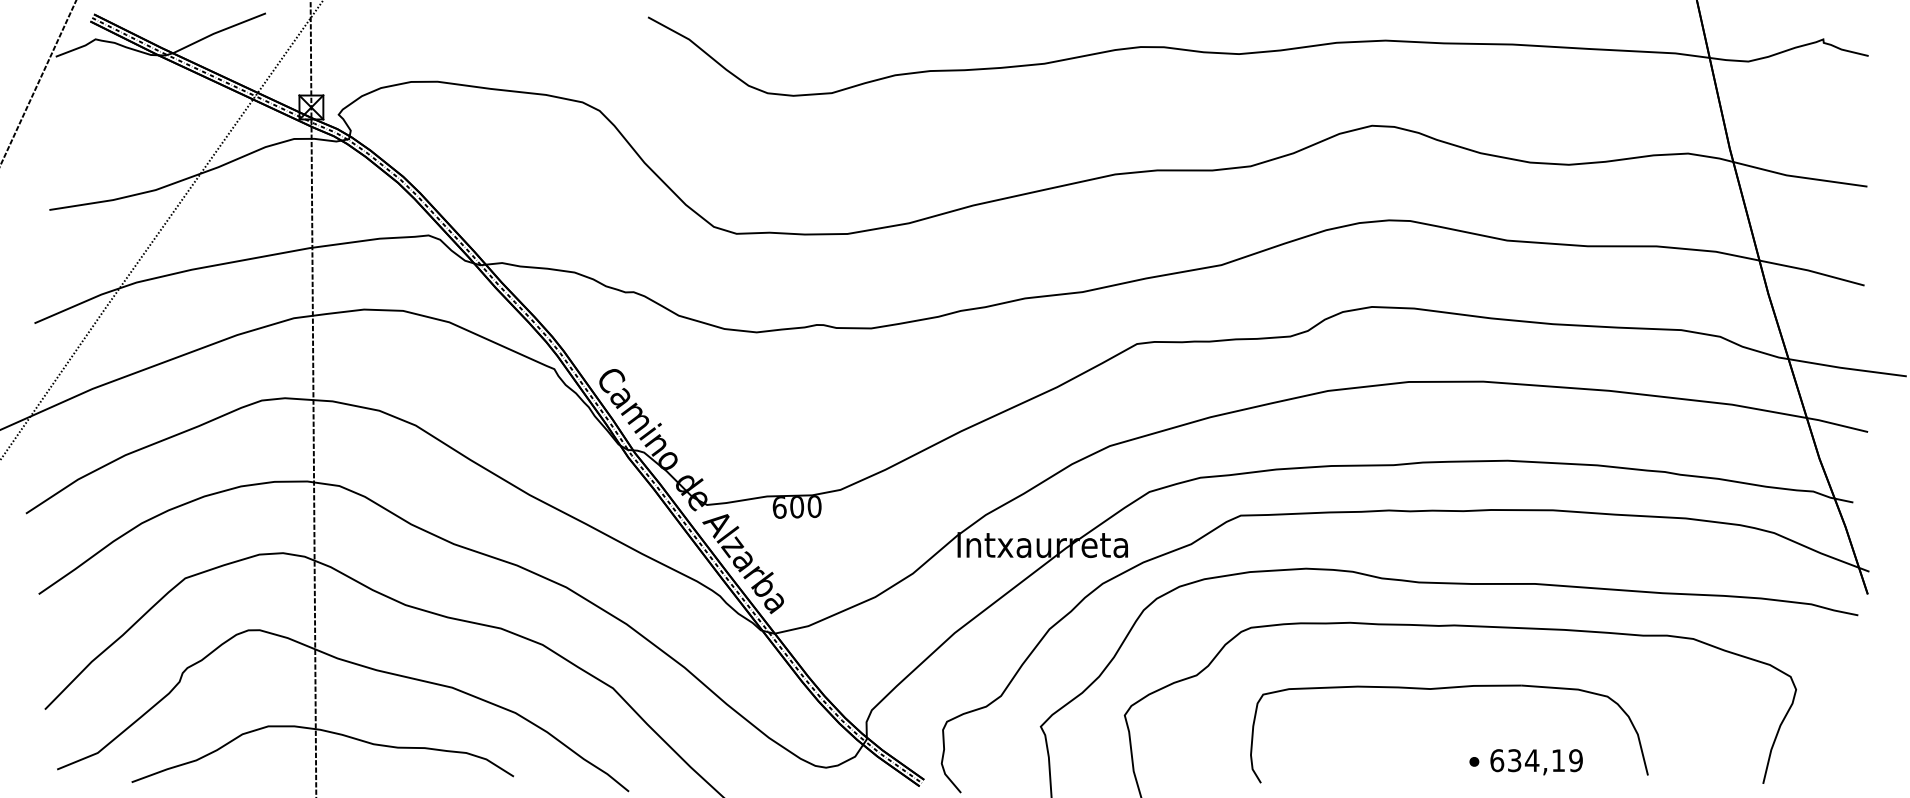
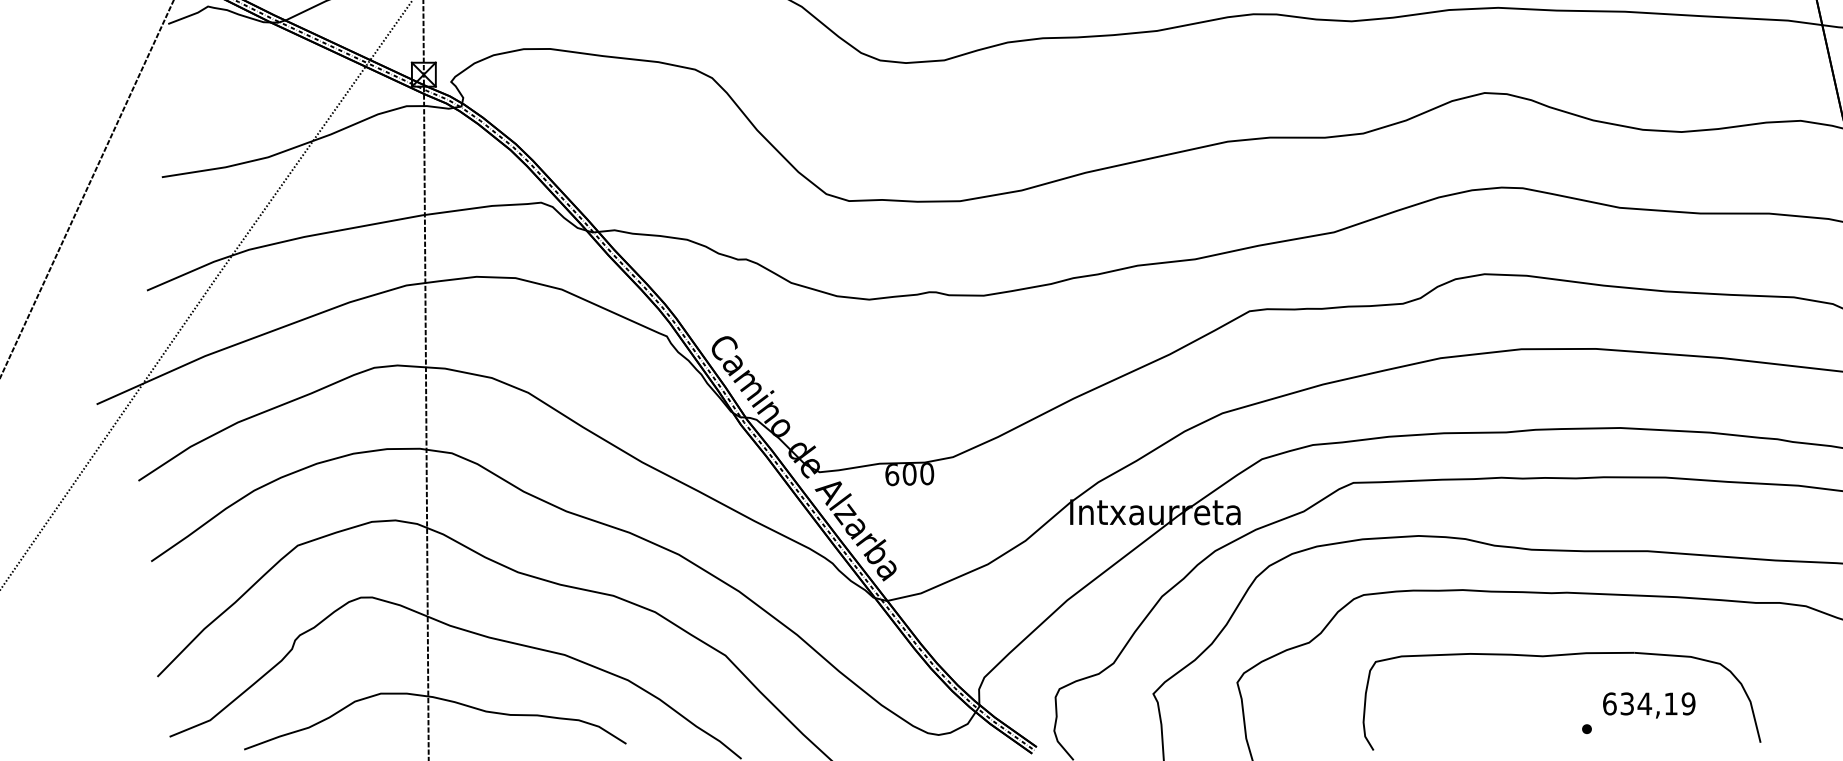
text: (1536, 762) -> (1649, 705), moved

